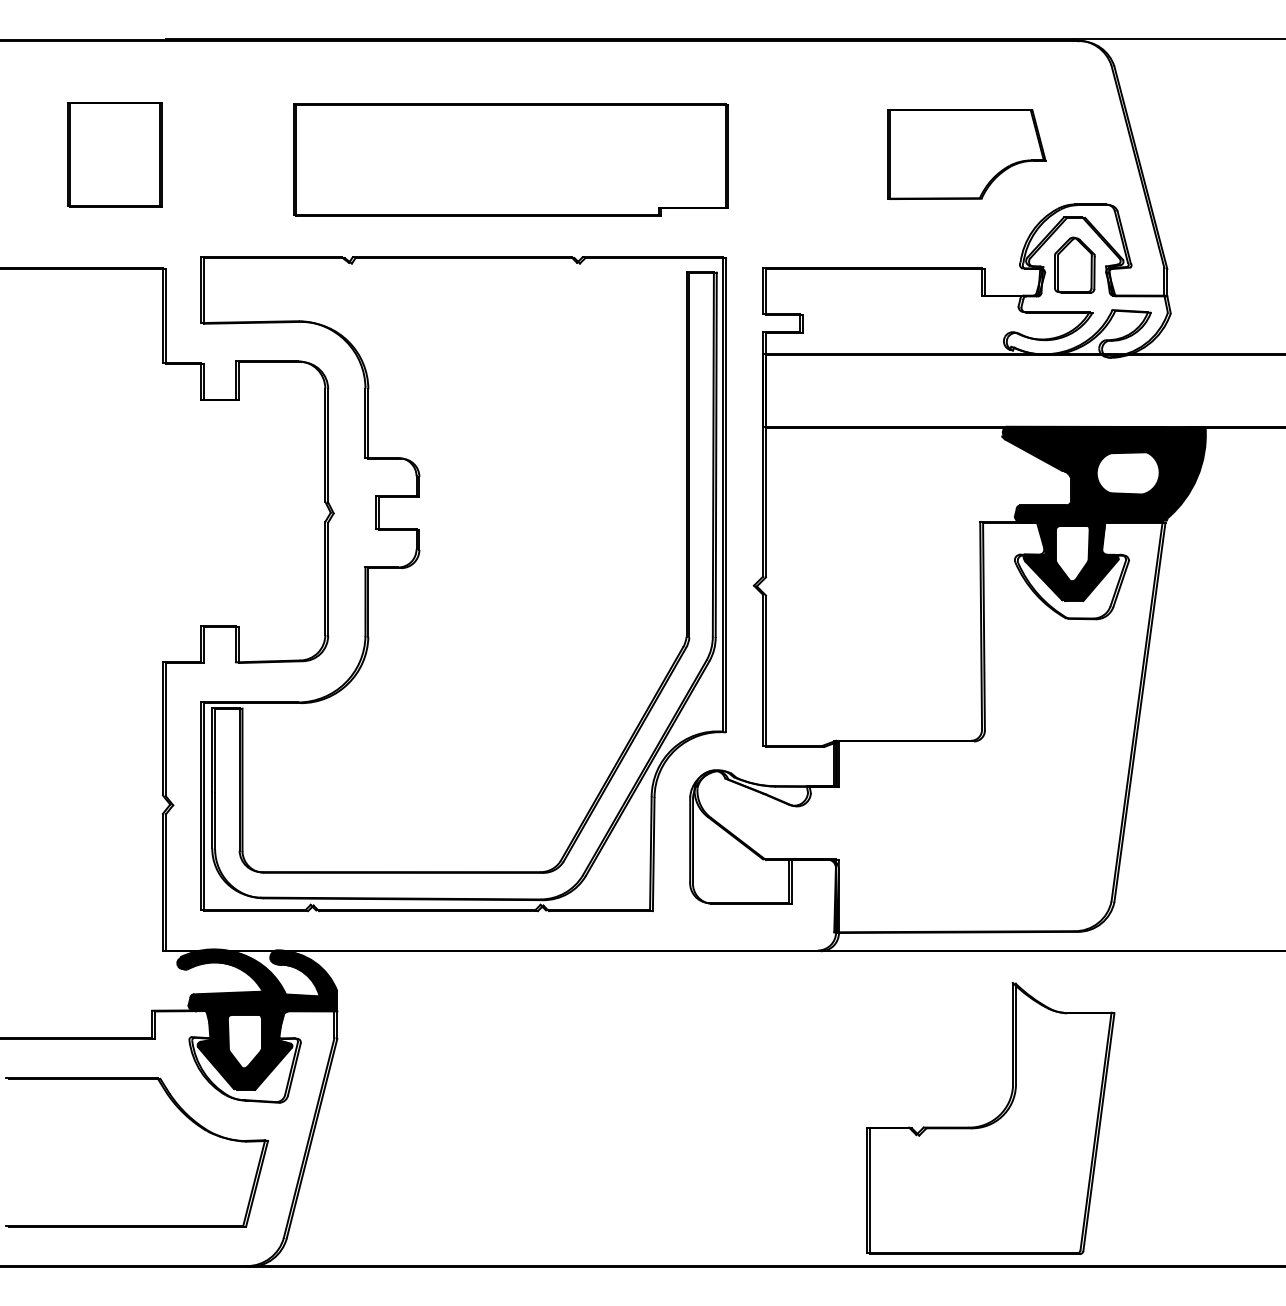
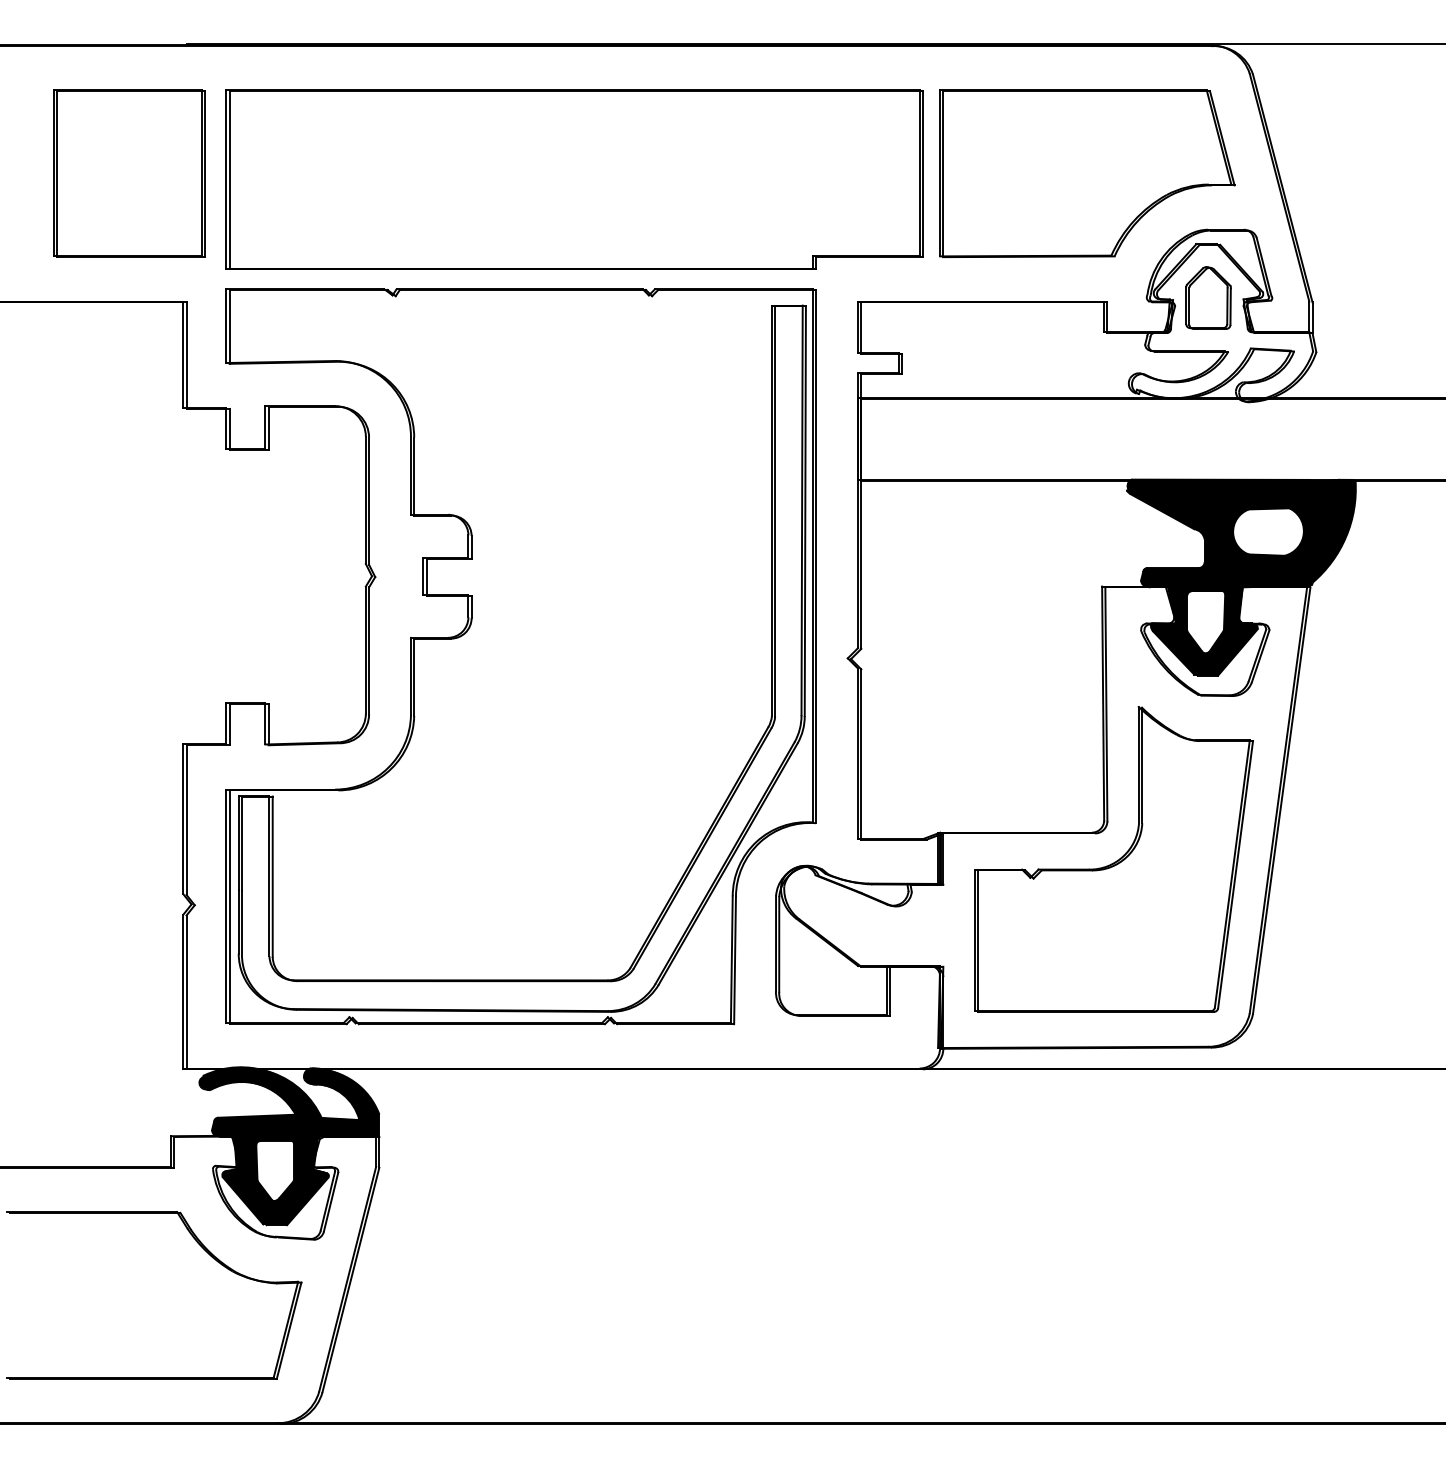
part: (114, 154) -> (128, 173), size x1.43
part: (966, 154) -> (1086, 173), size x1.67
part: (510, 159) -> (574, 179), size x1.43
part: (990, 1118) -> (1113, 859), moved

